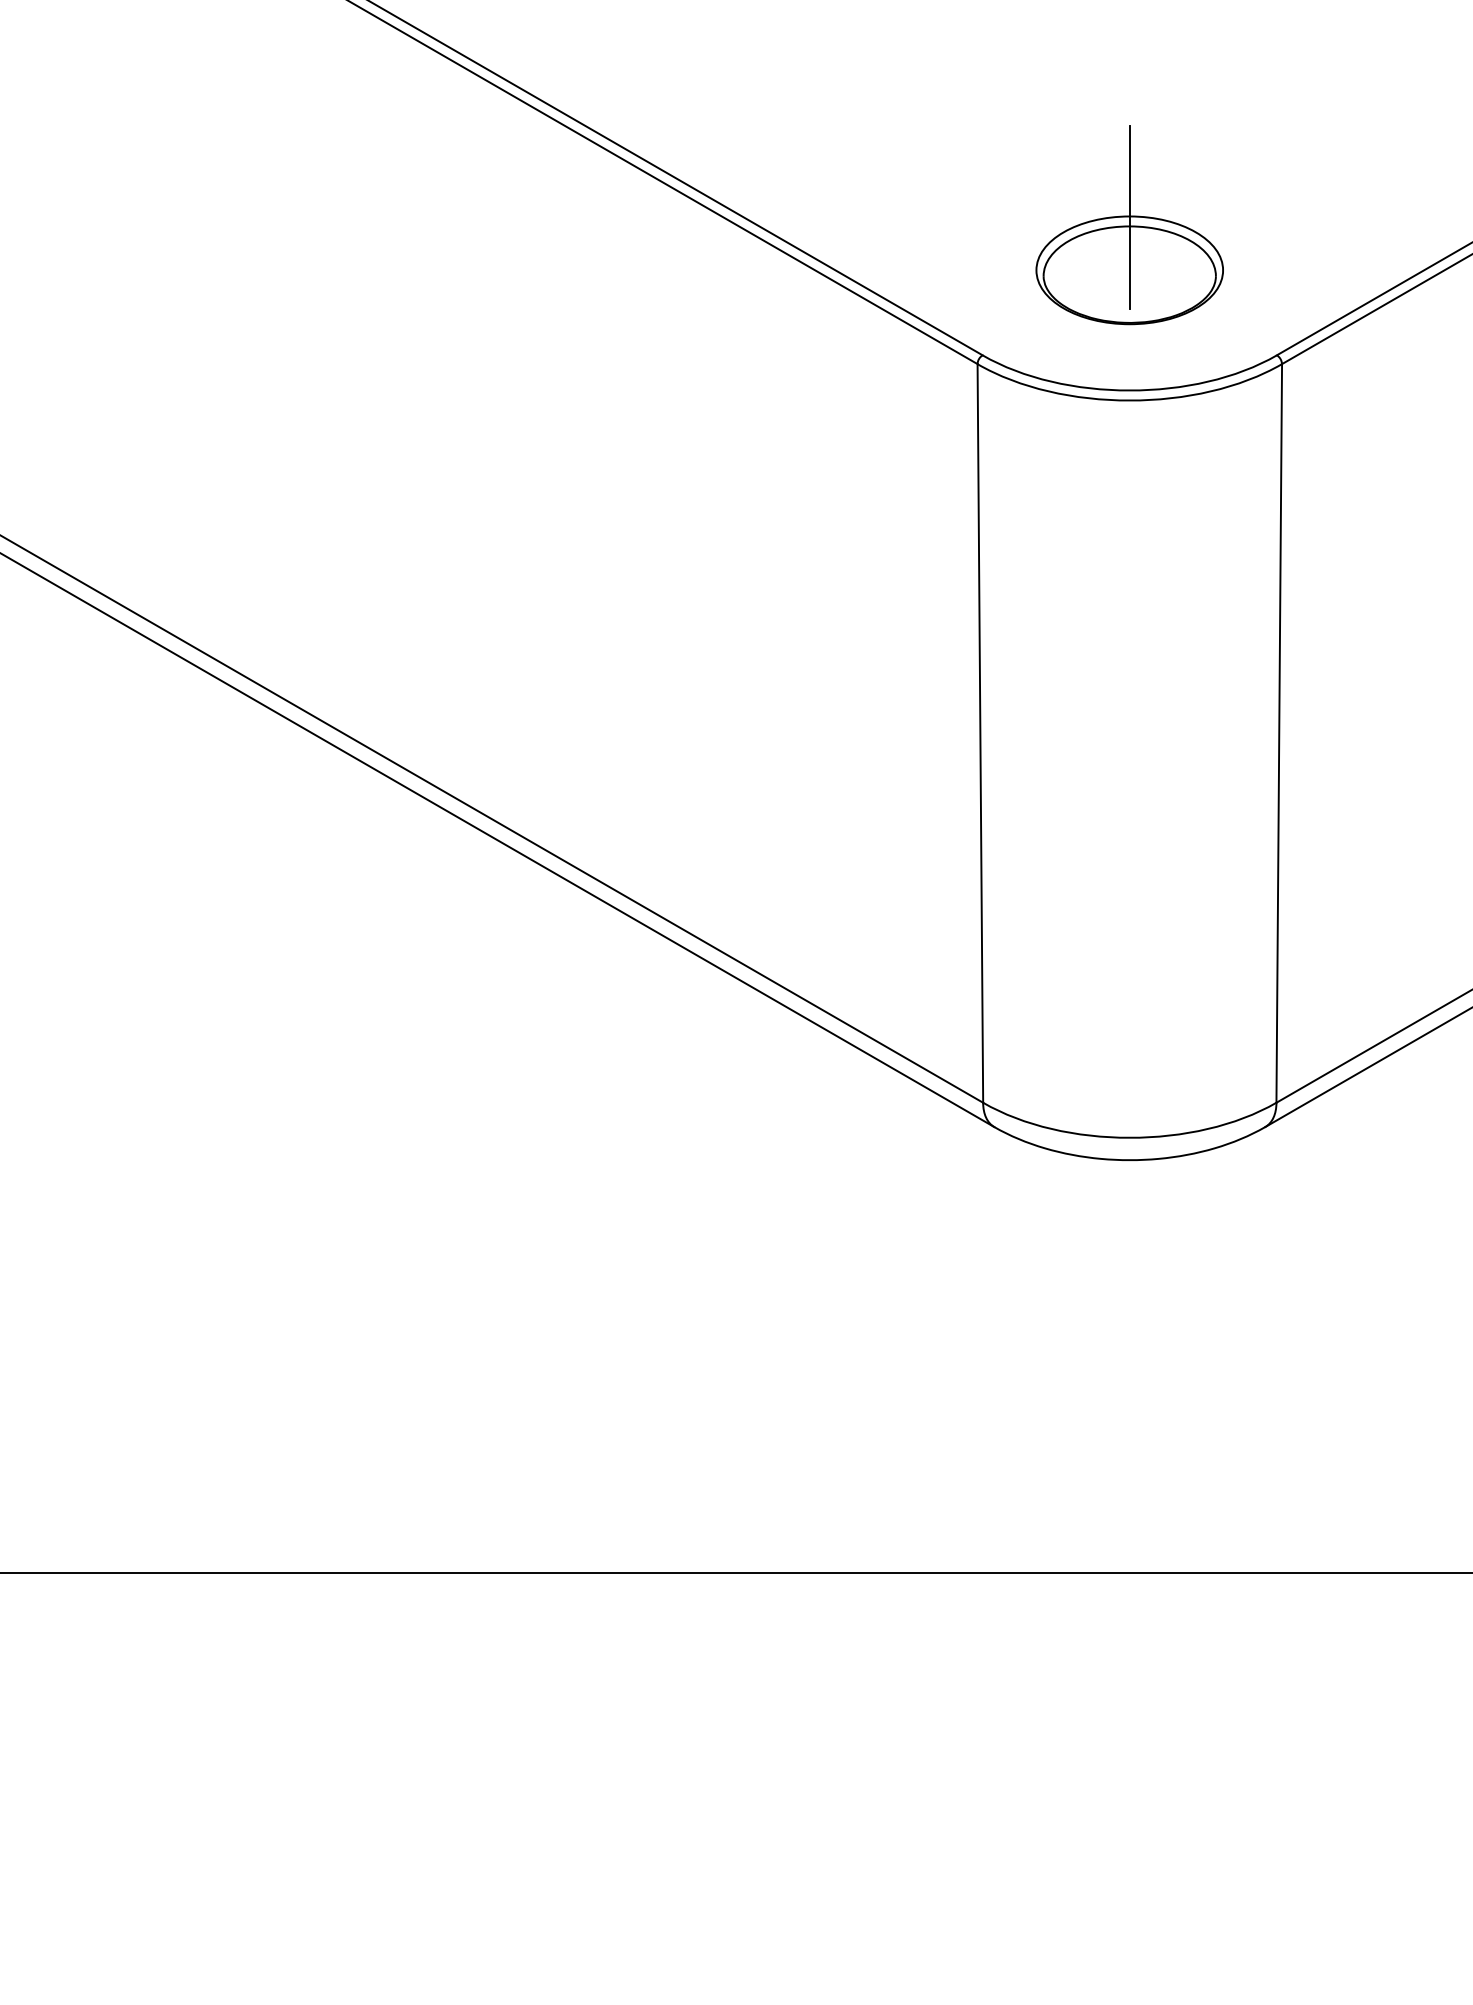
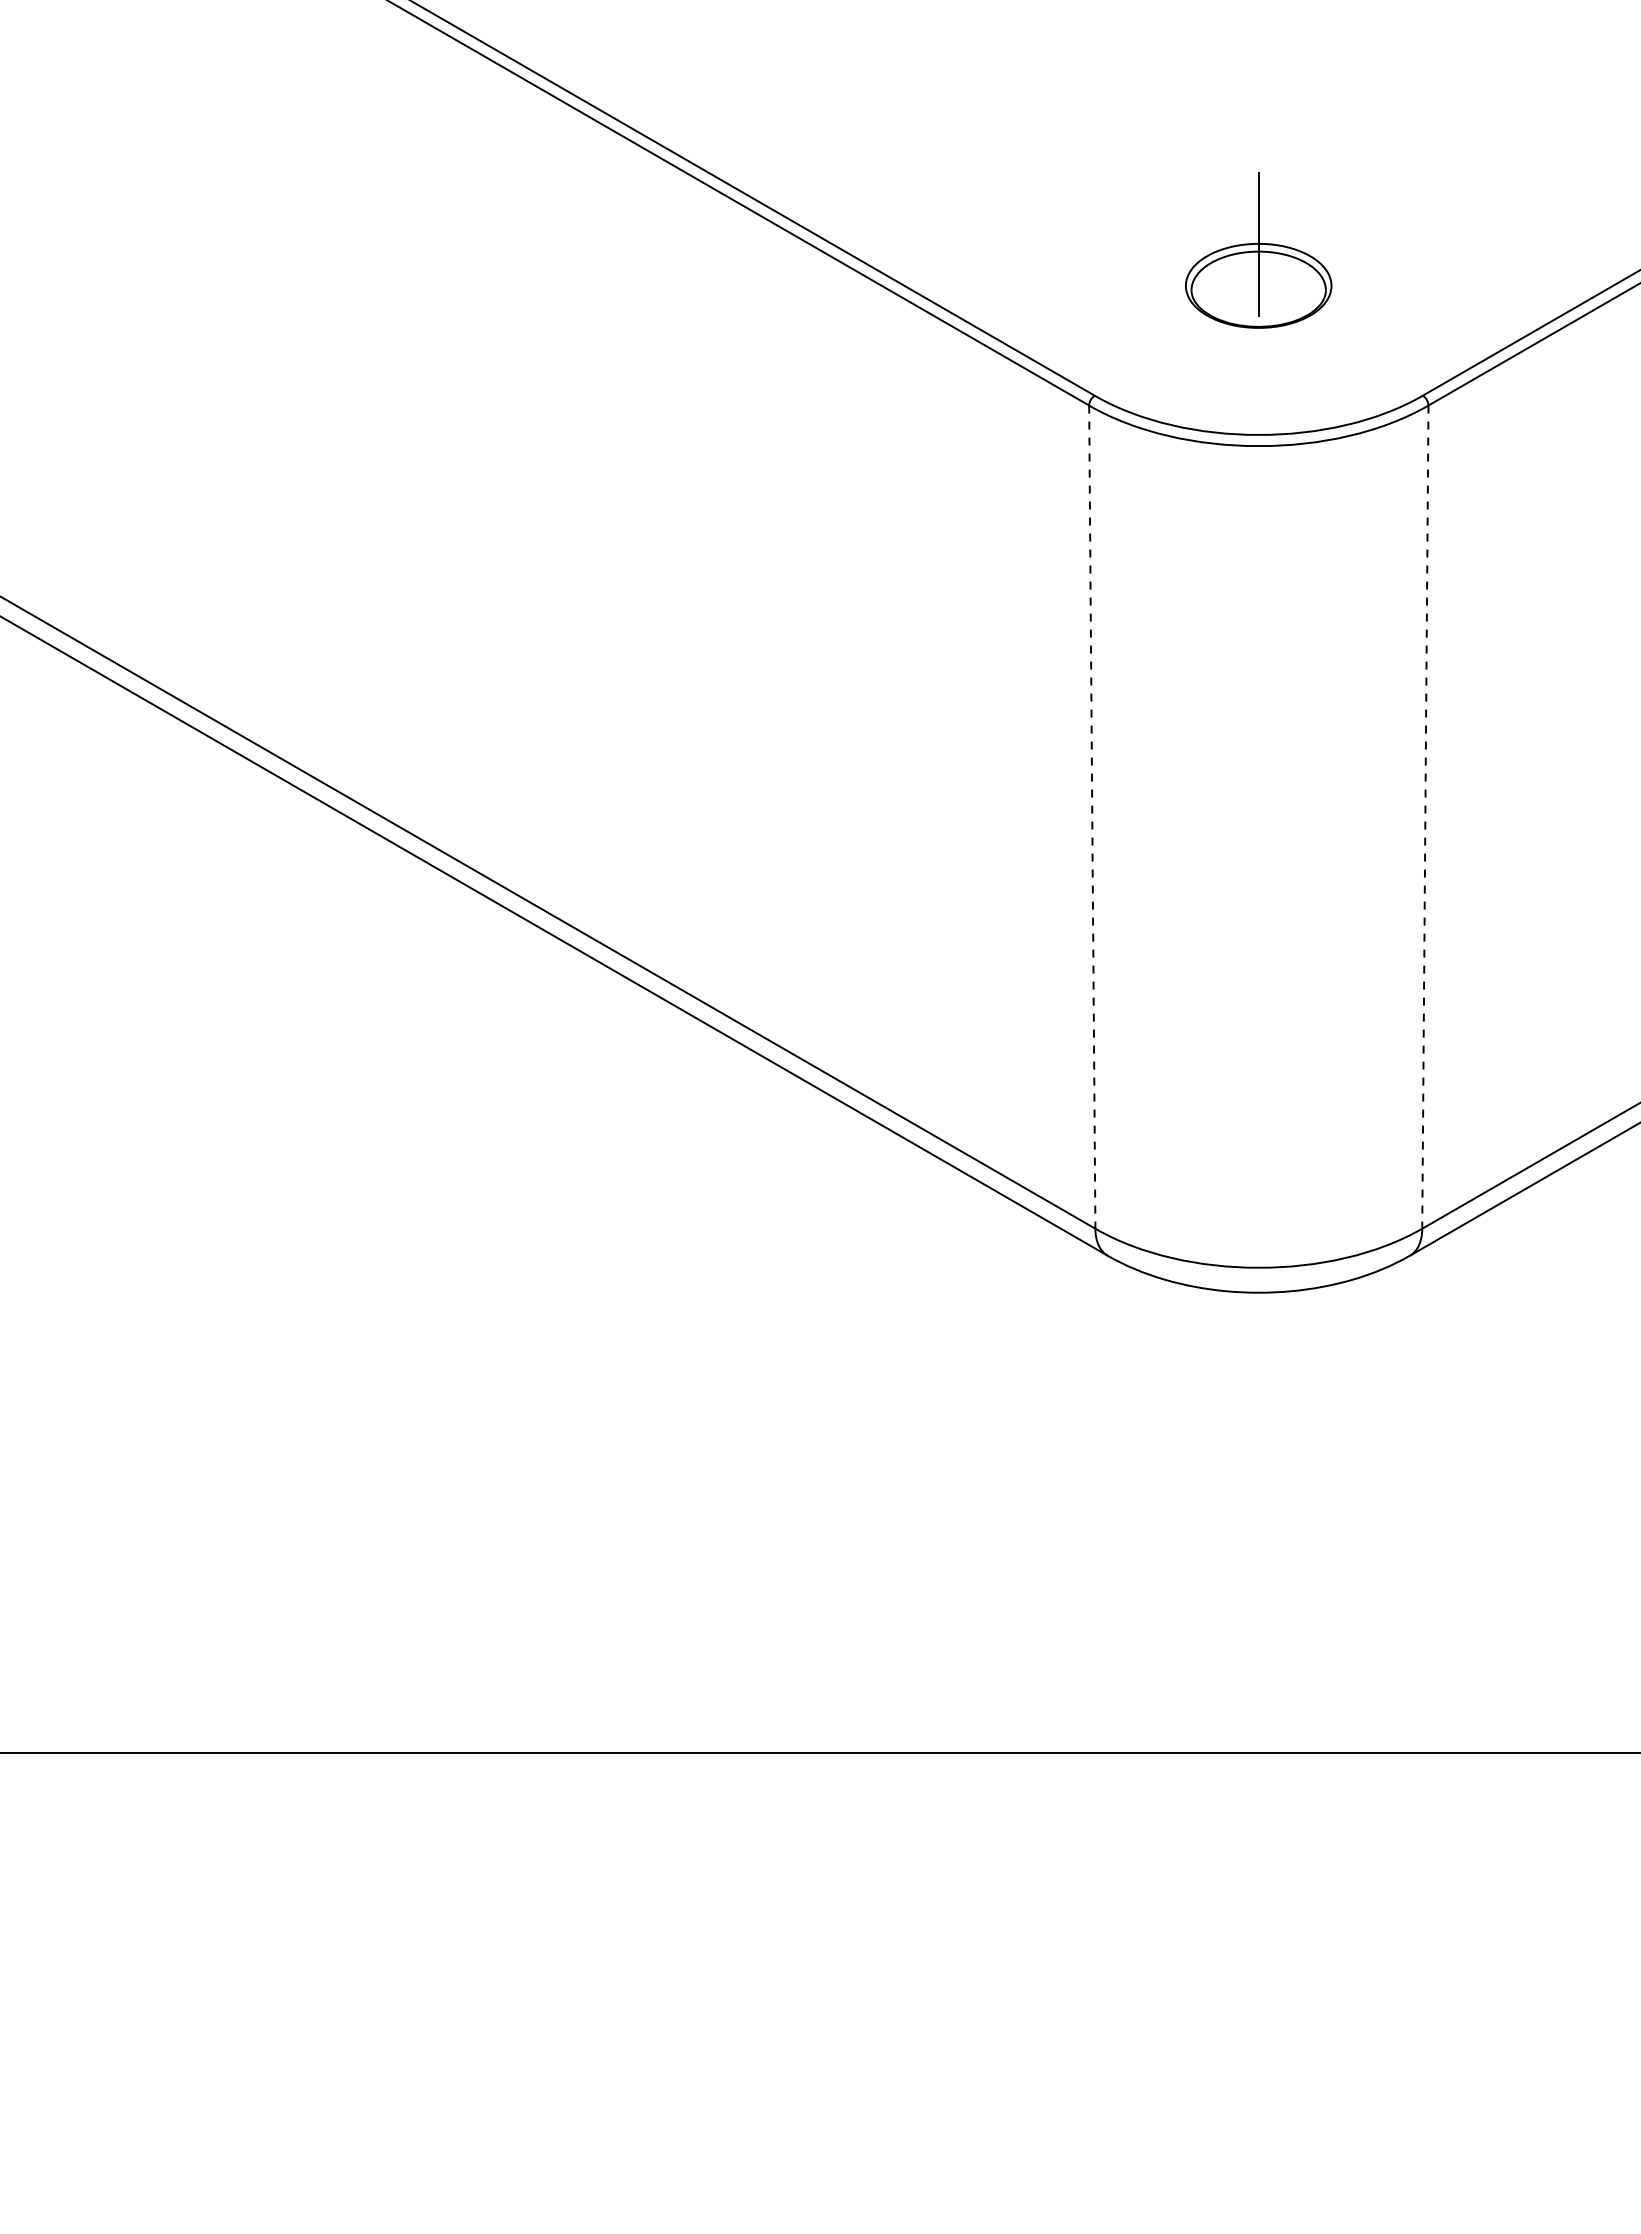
part: (1129, 224) -> (1258, 250), size x0.7
line: (980, 733) -> (1092, 817), solid -> dashed
line: (1279, 733) -> (1425, 817), solid -> dashed

